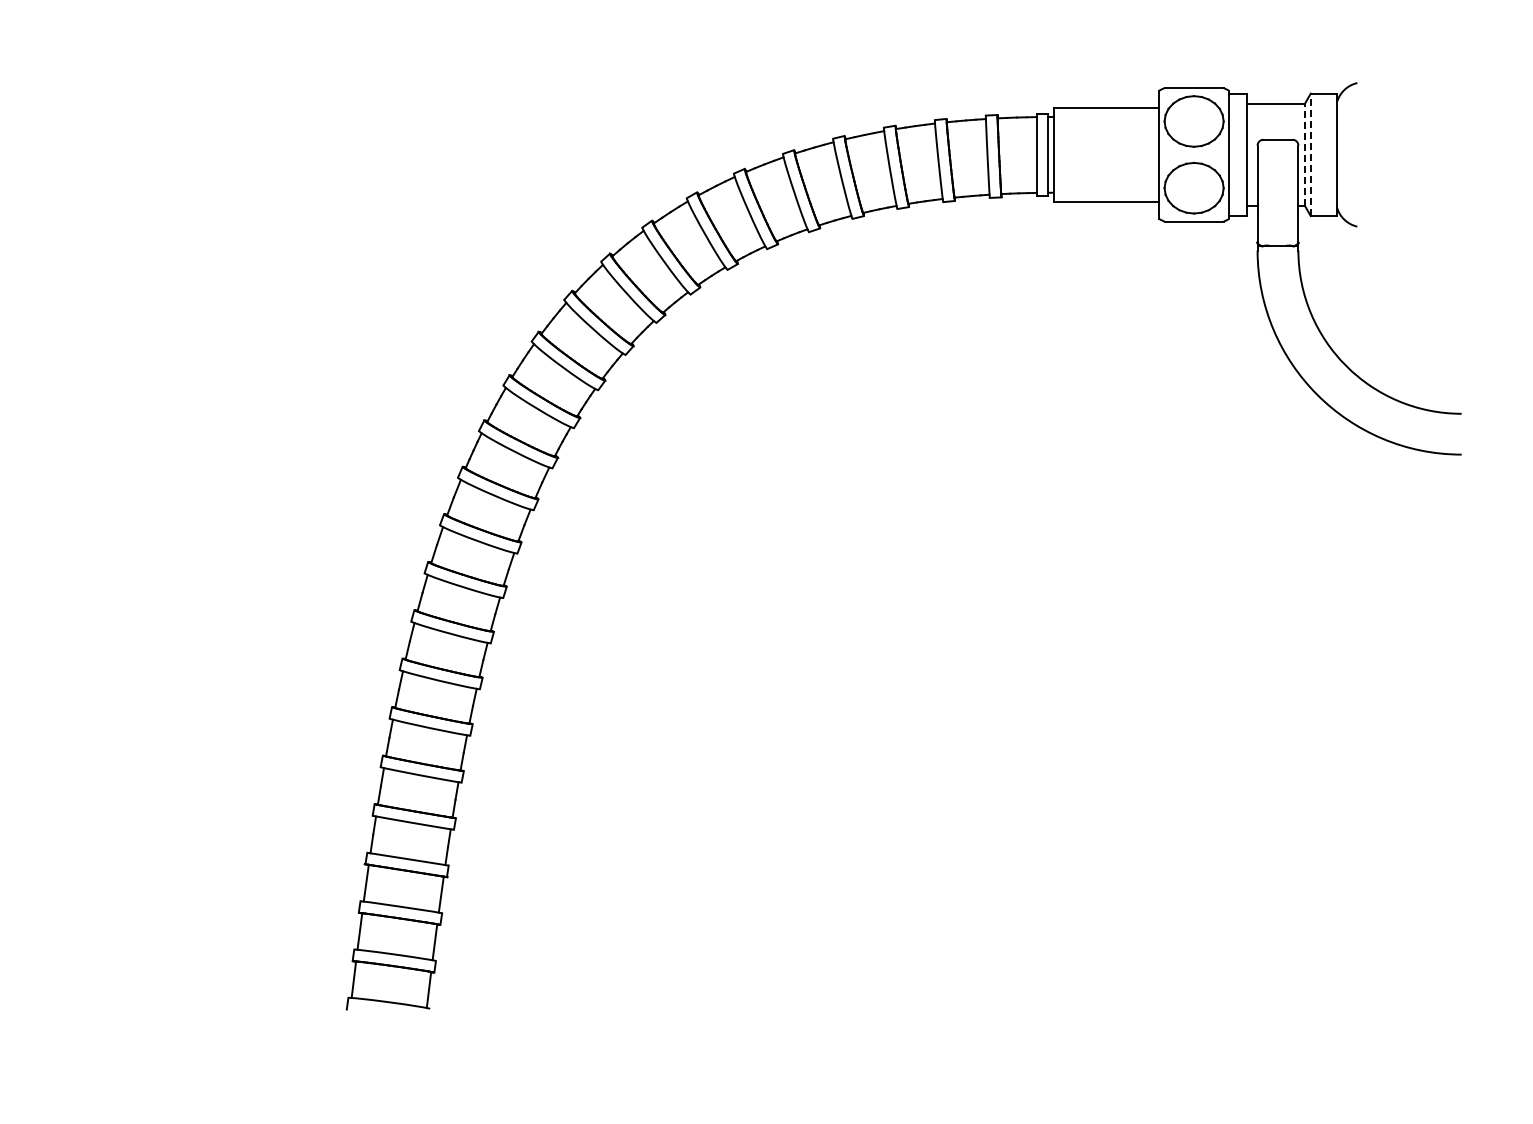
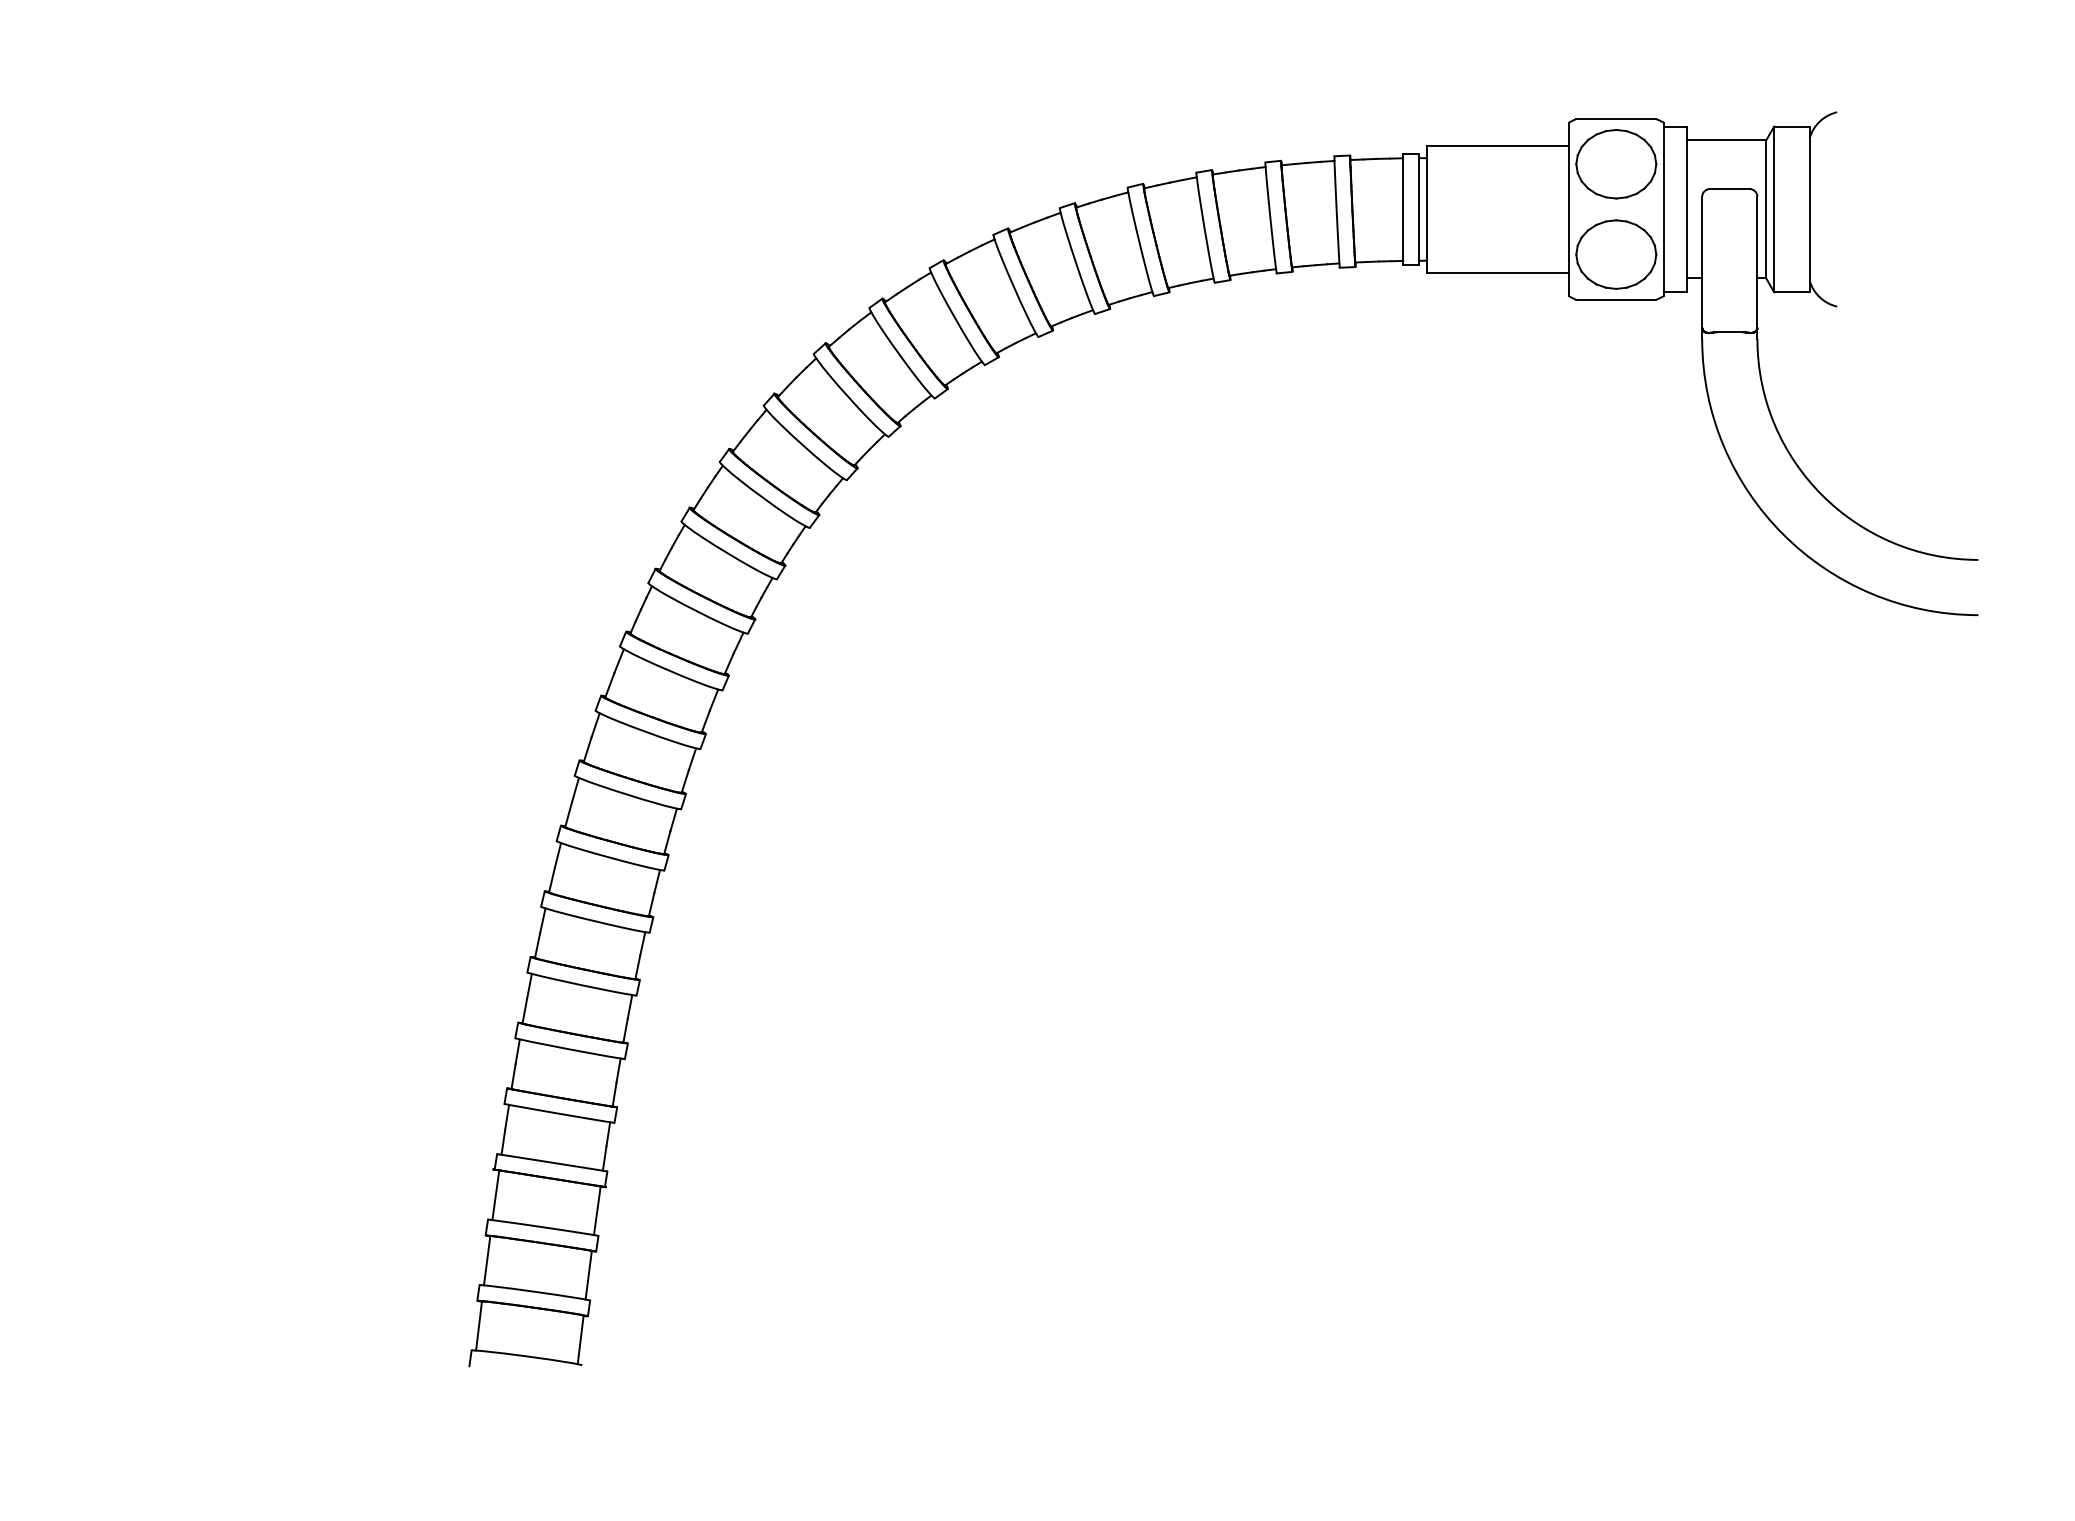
line: (1304, 154) -> (1765, 208), dashed -> solid
line: (1310, 154) -> (1773, 208), dashed -> solid

